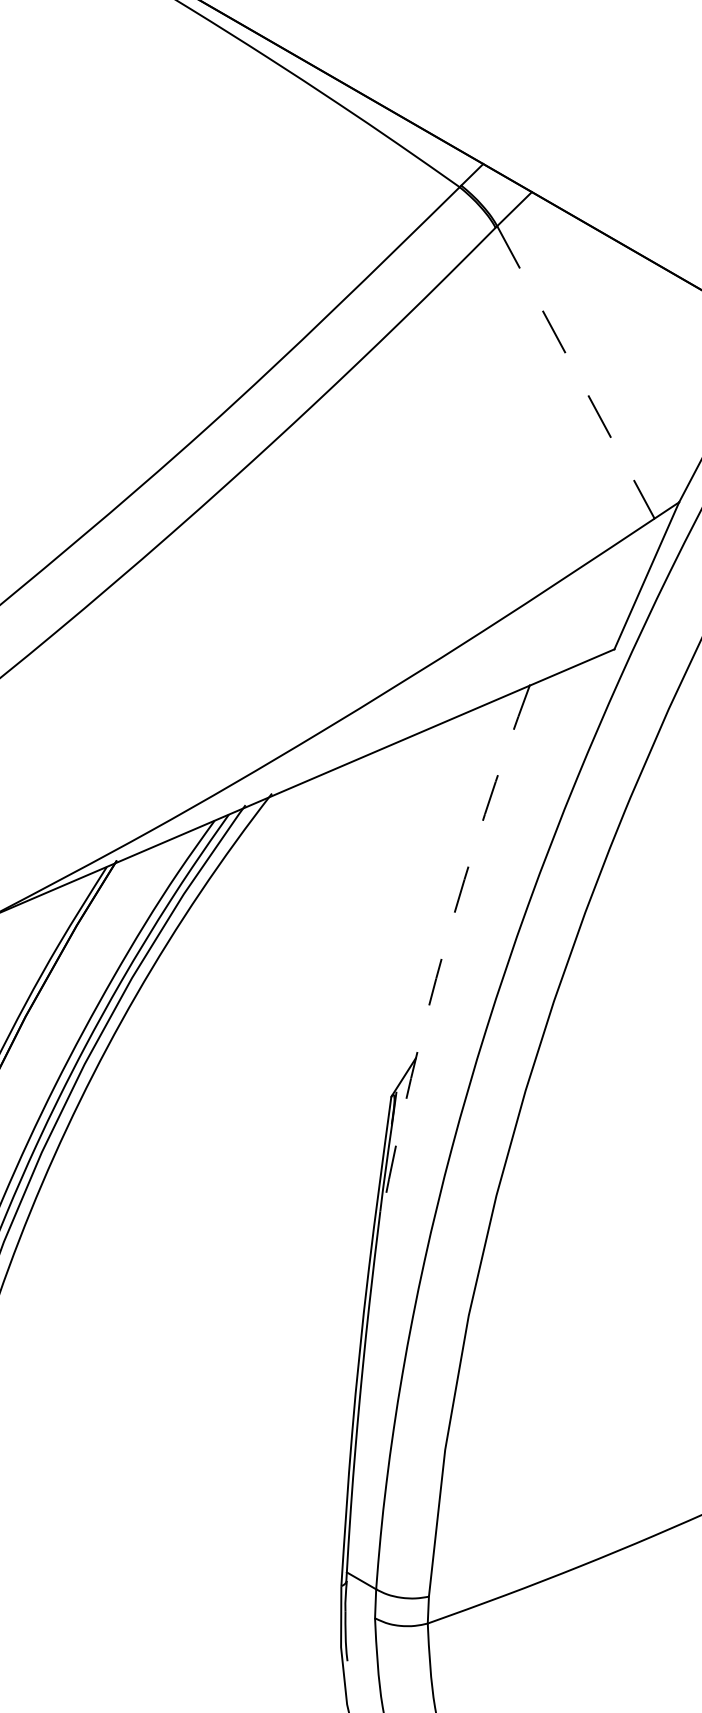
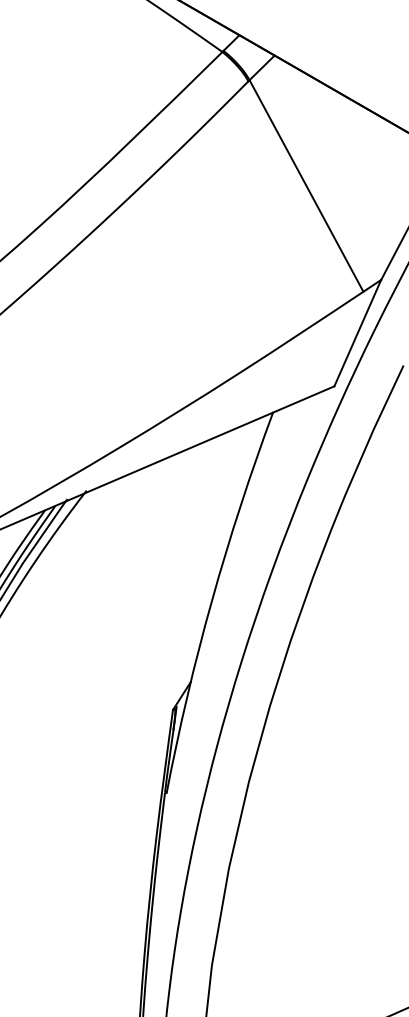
line: (576, 372) -> (306, 186), dashed -> solid
arc: (445, 945) -> (212, 600), dashed -> solid

